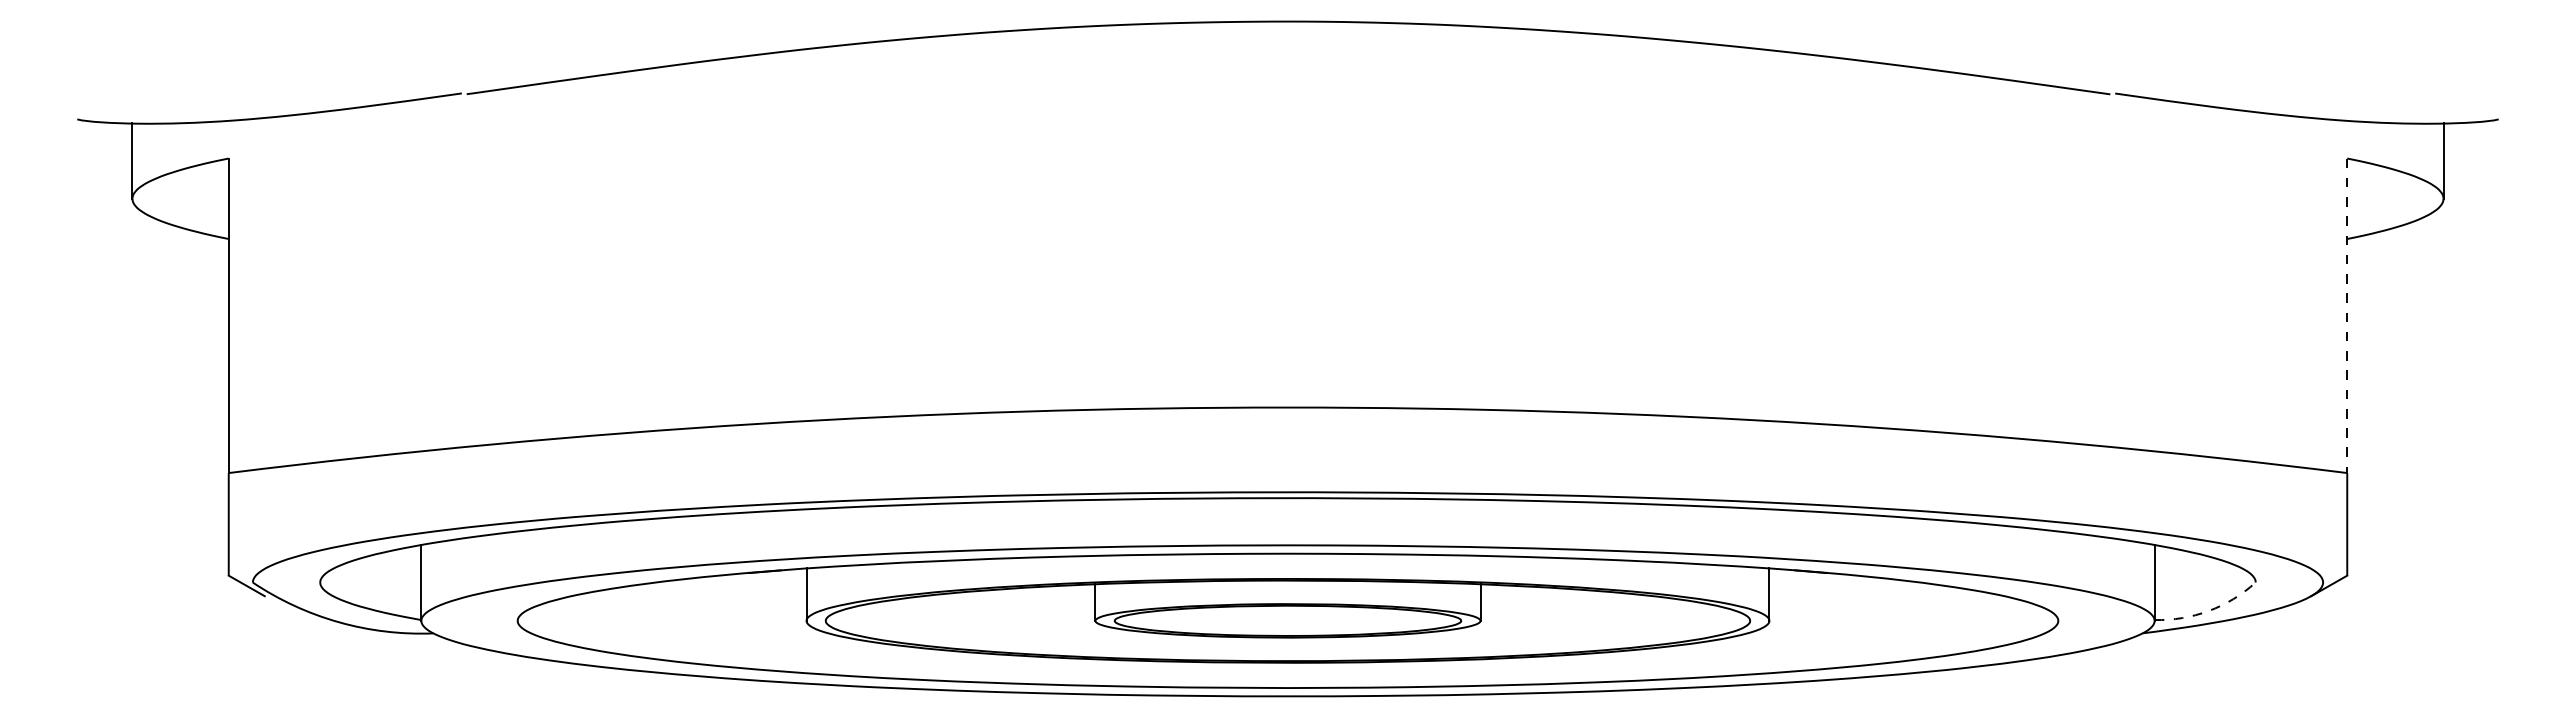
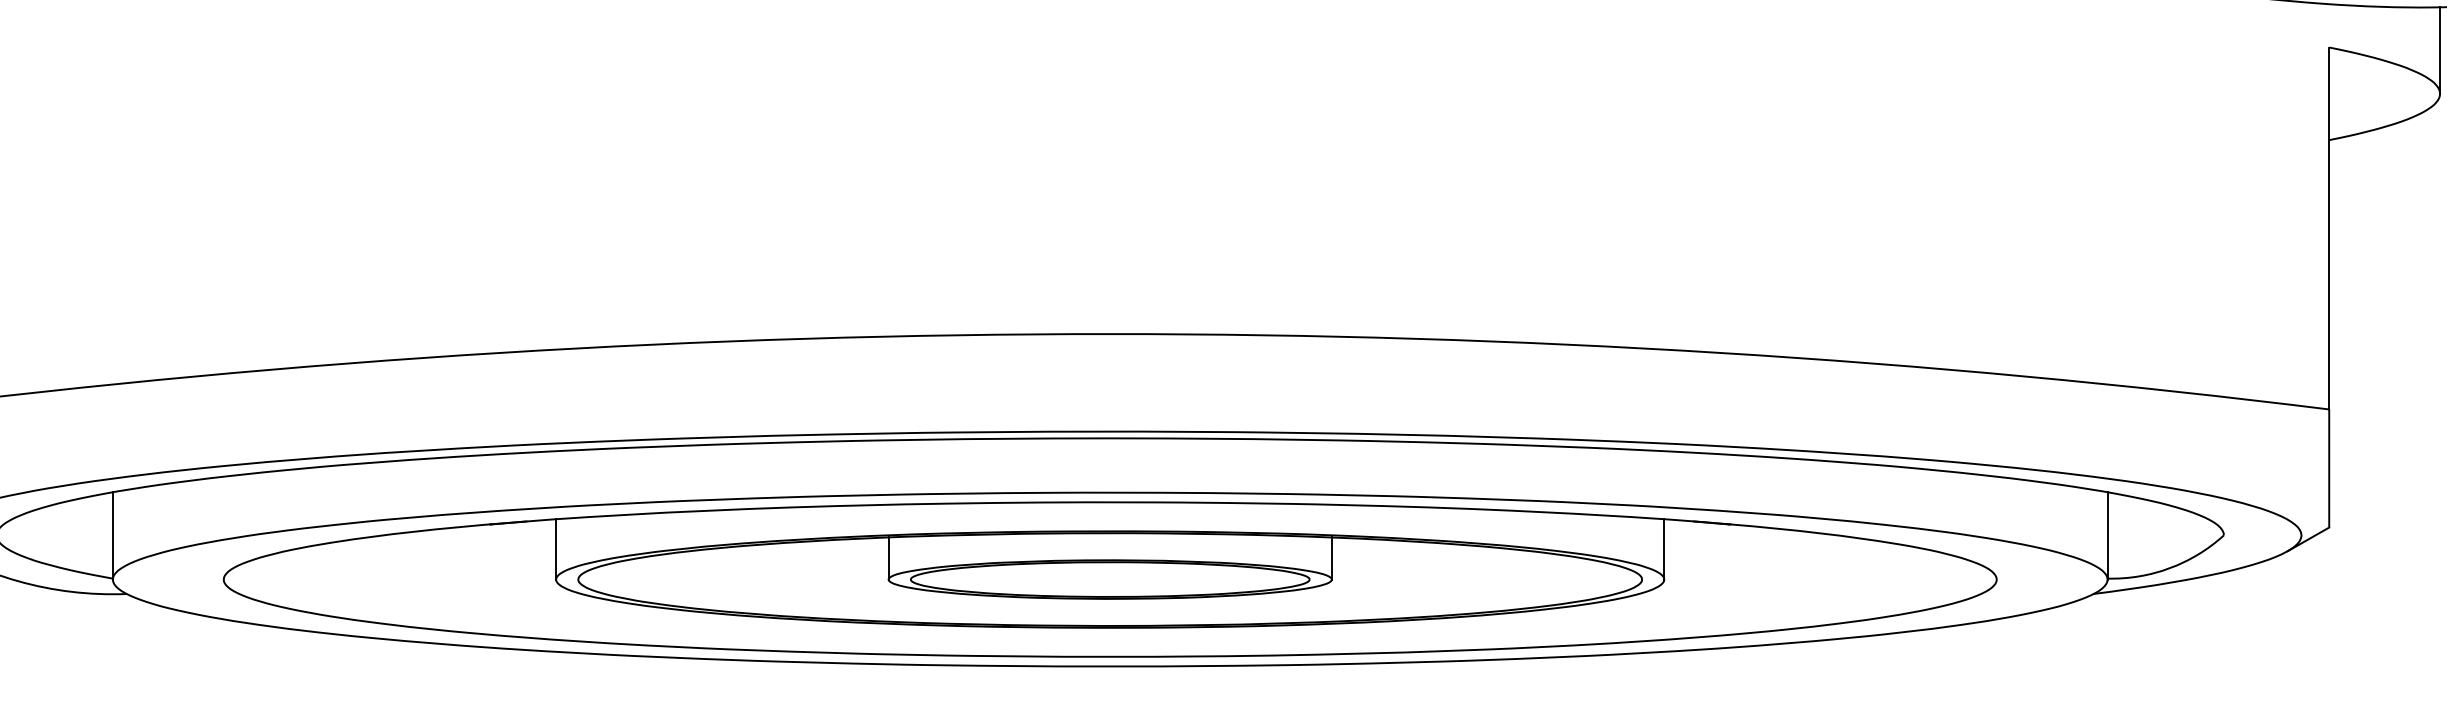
line: (2347, 316) -> (2329, 229), dashed -> solid
arc: (2208, 611) -> (2169, 568), dashed -> solid

